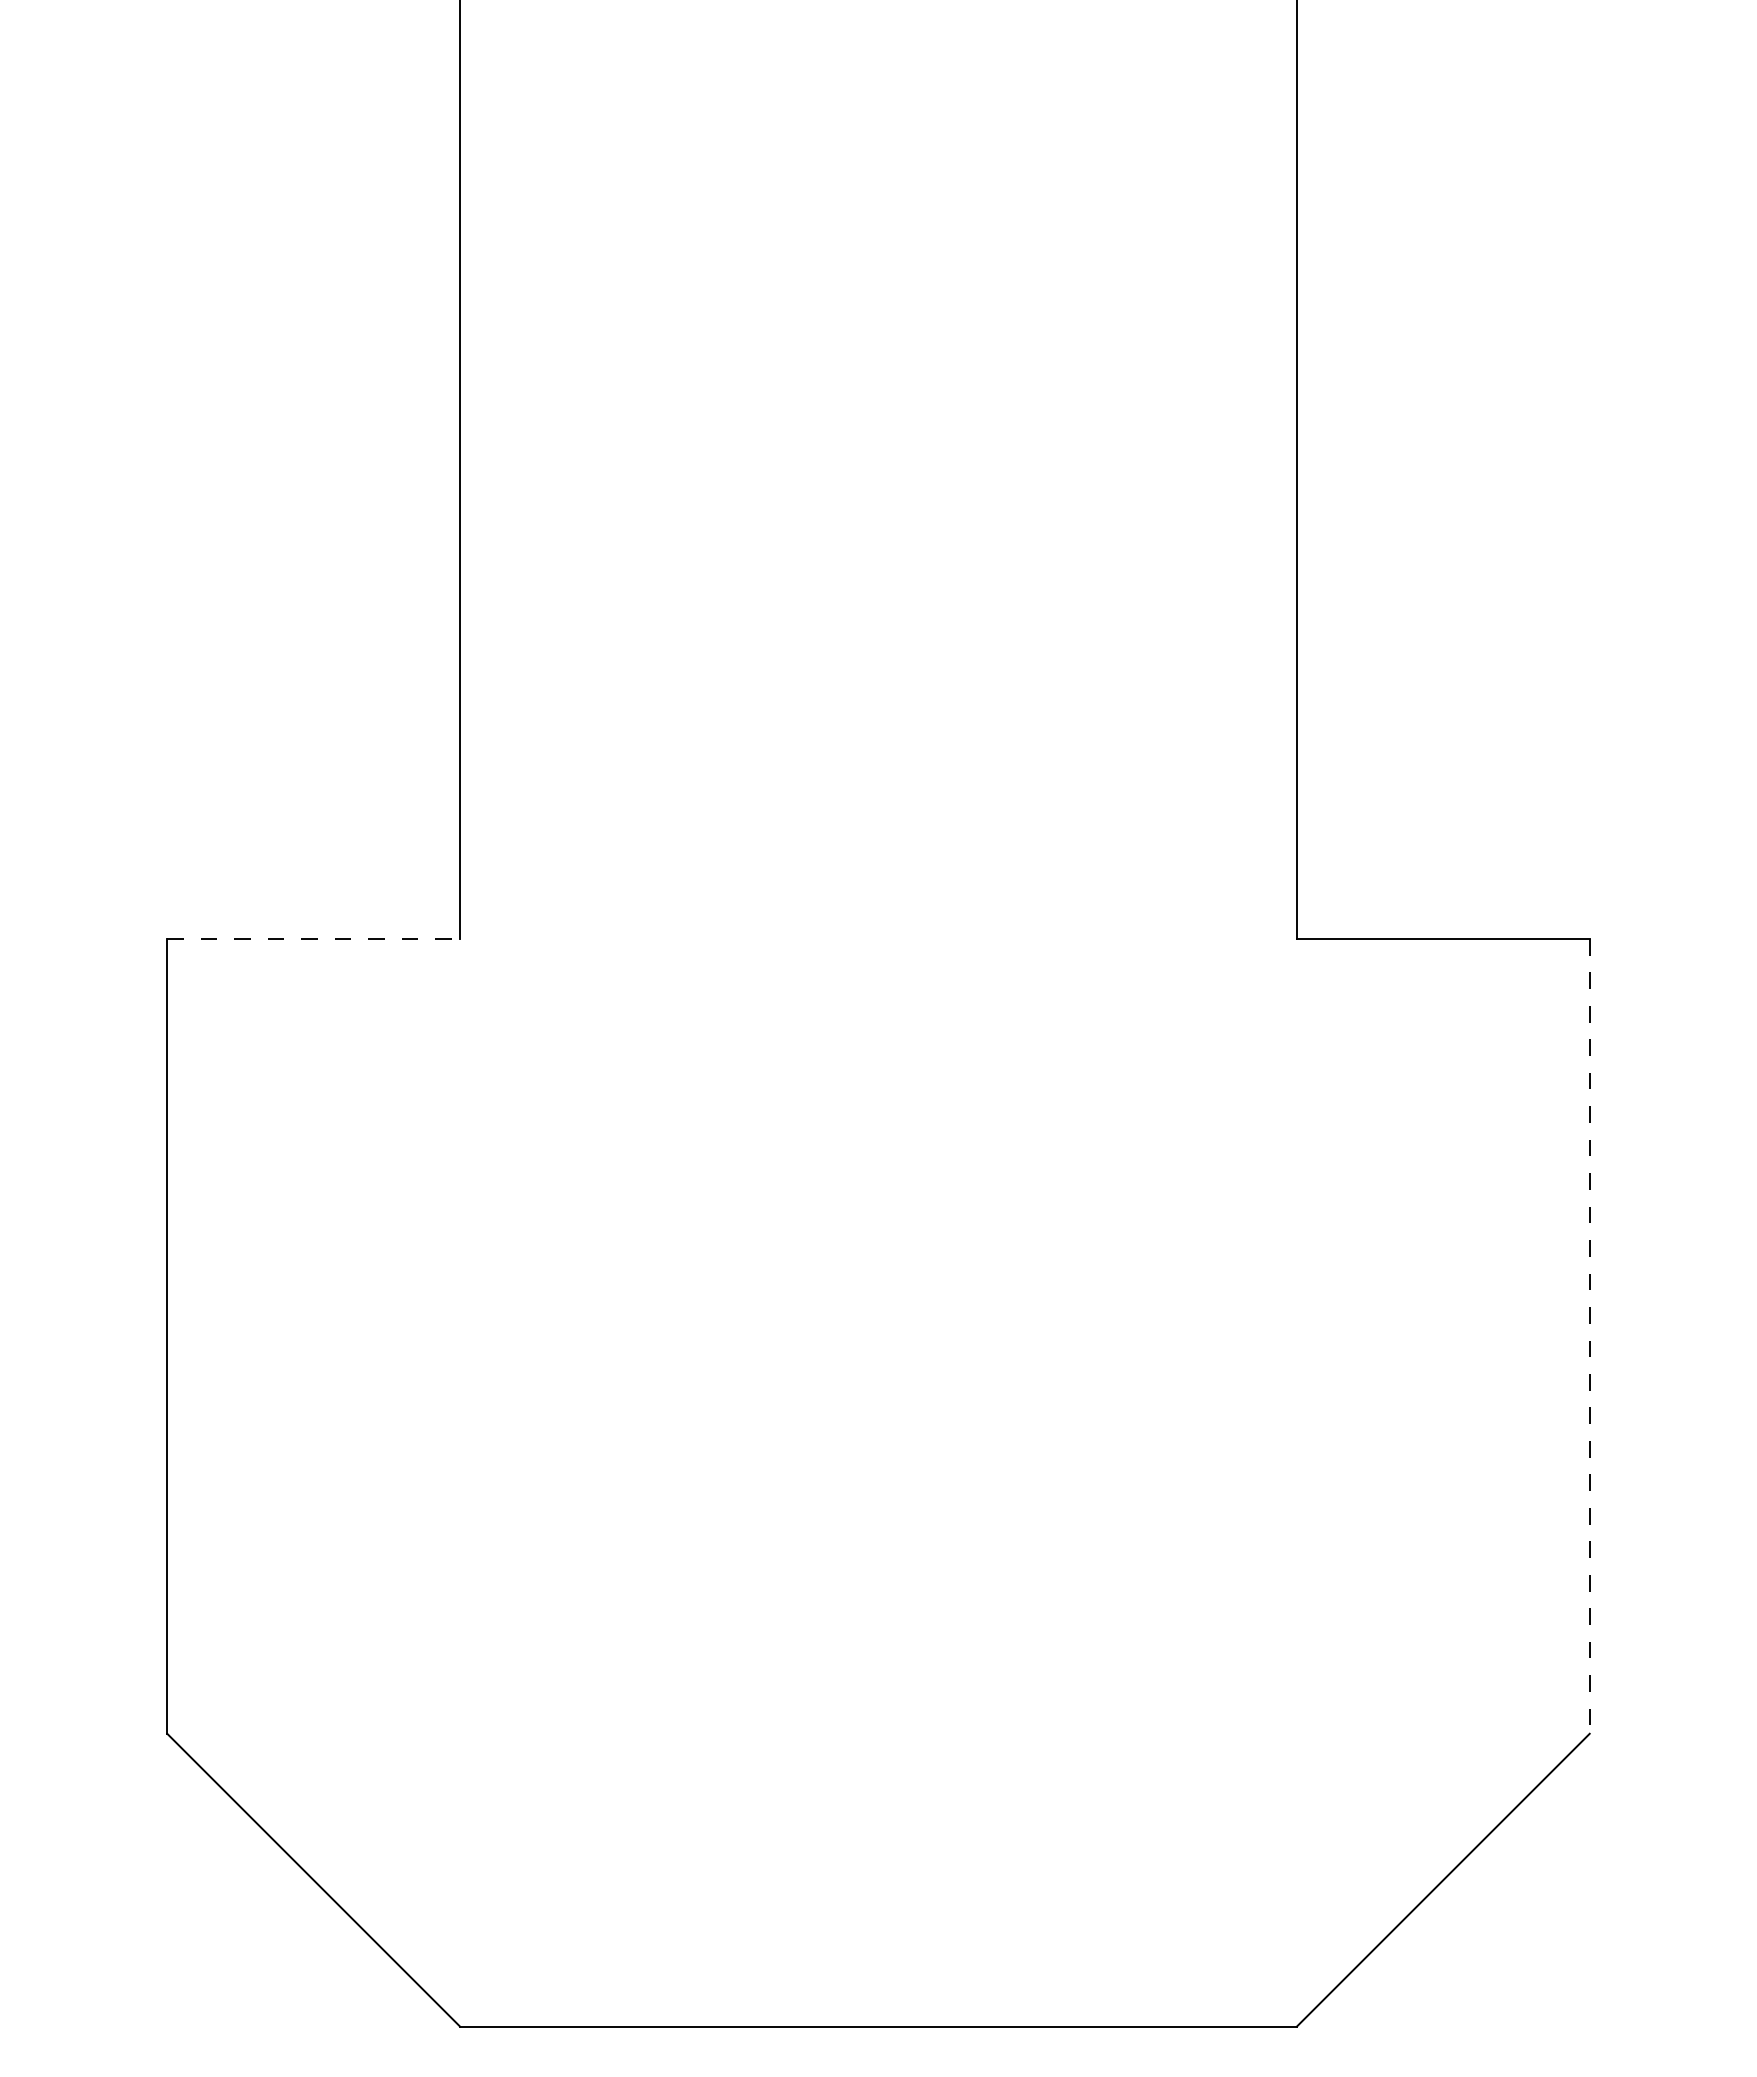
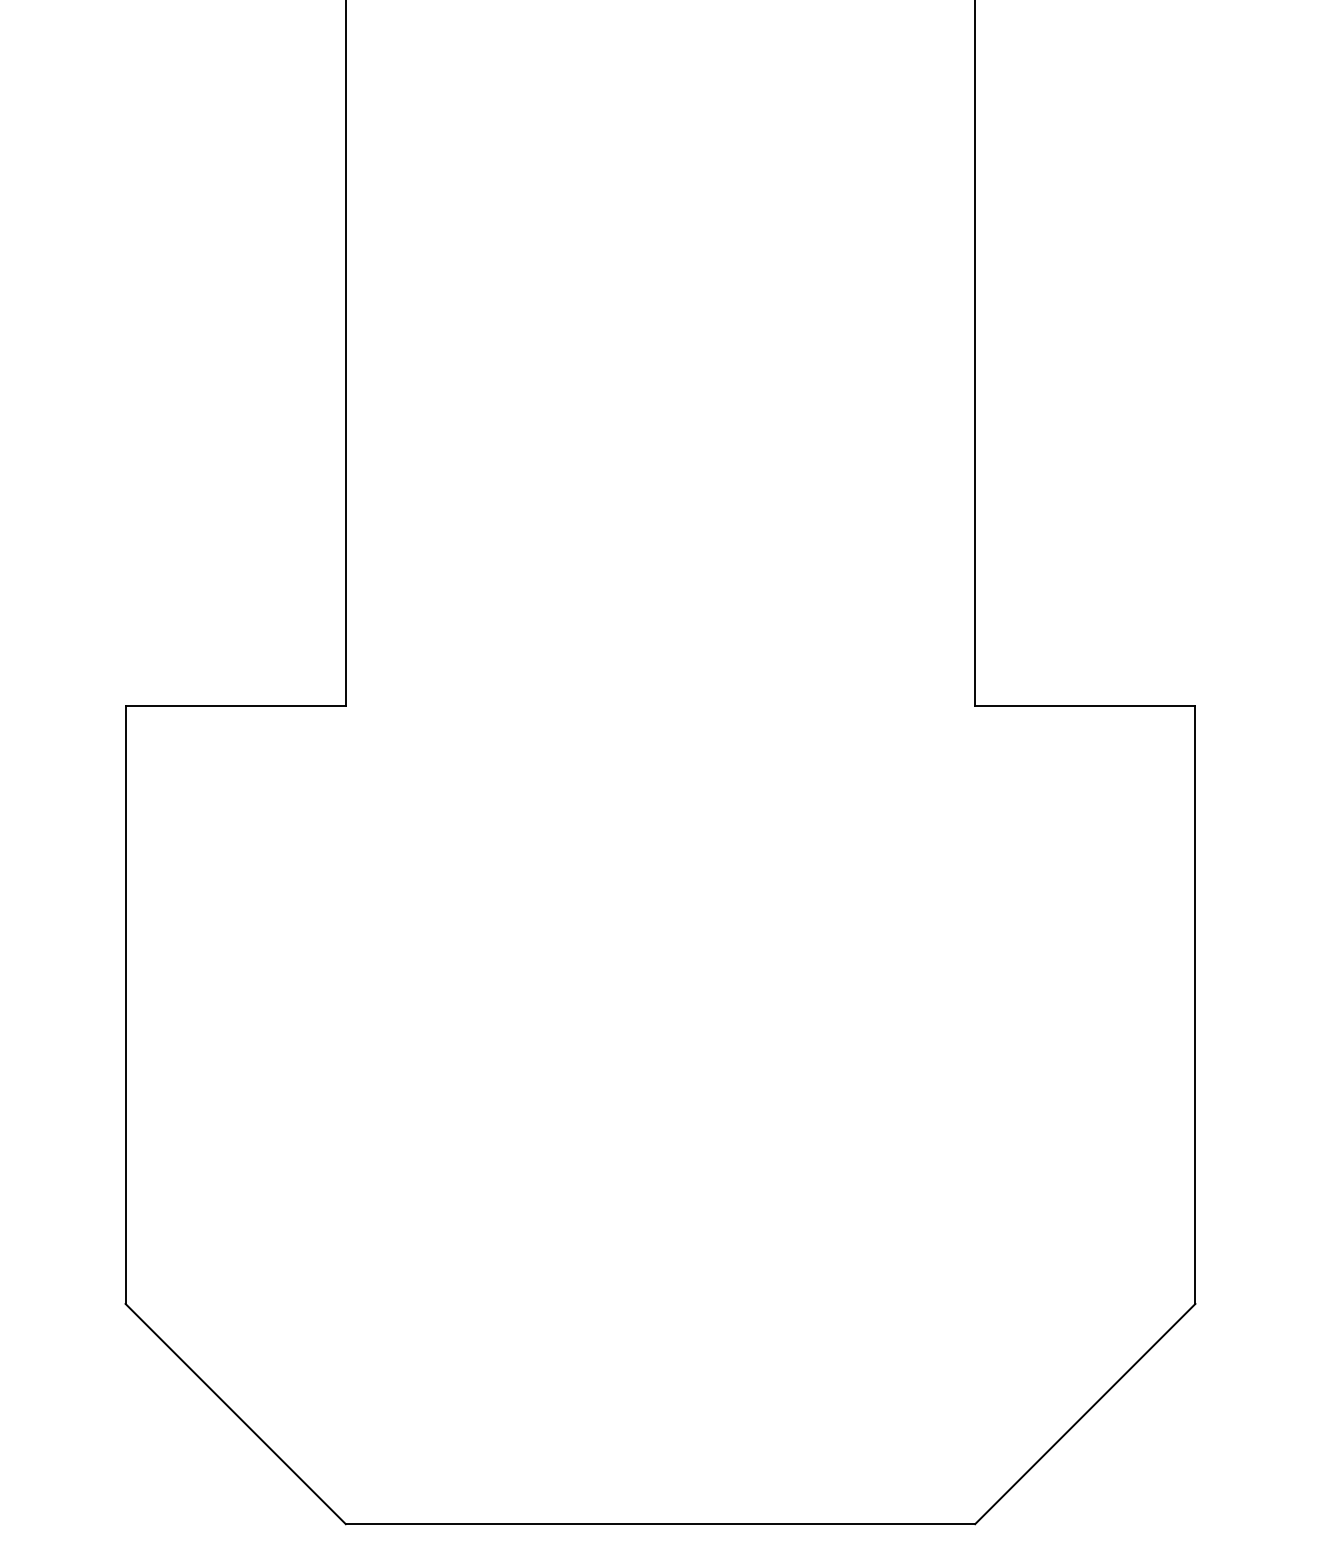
line: (314, 938) -> (236, 705), dashed -> solid
line: (1589, 1336) -> (1195, 1005), dashed -> solid

